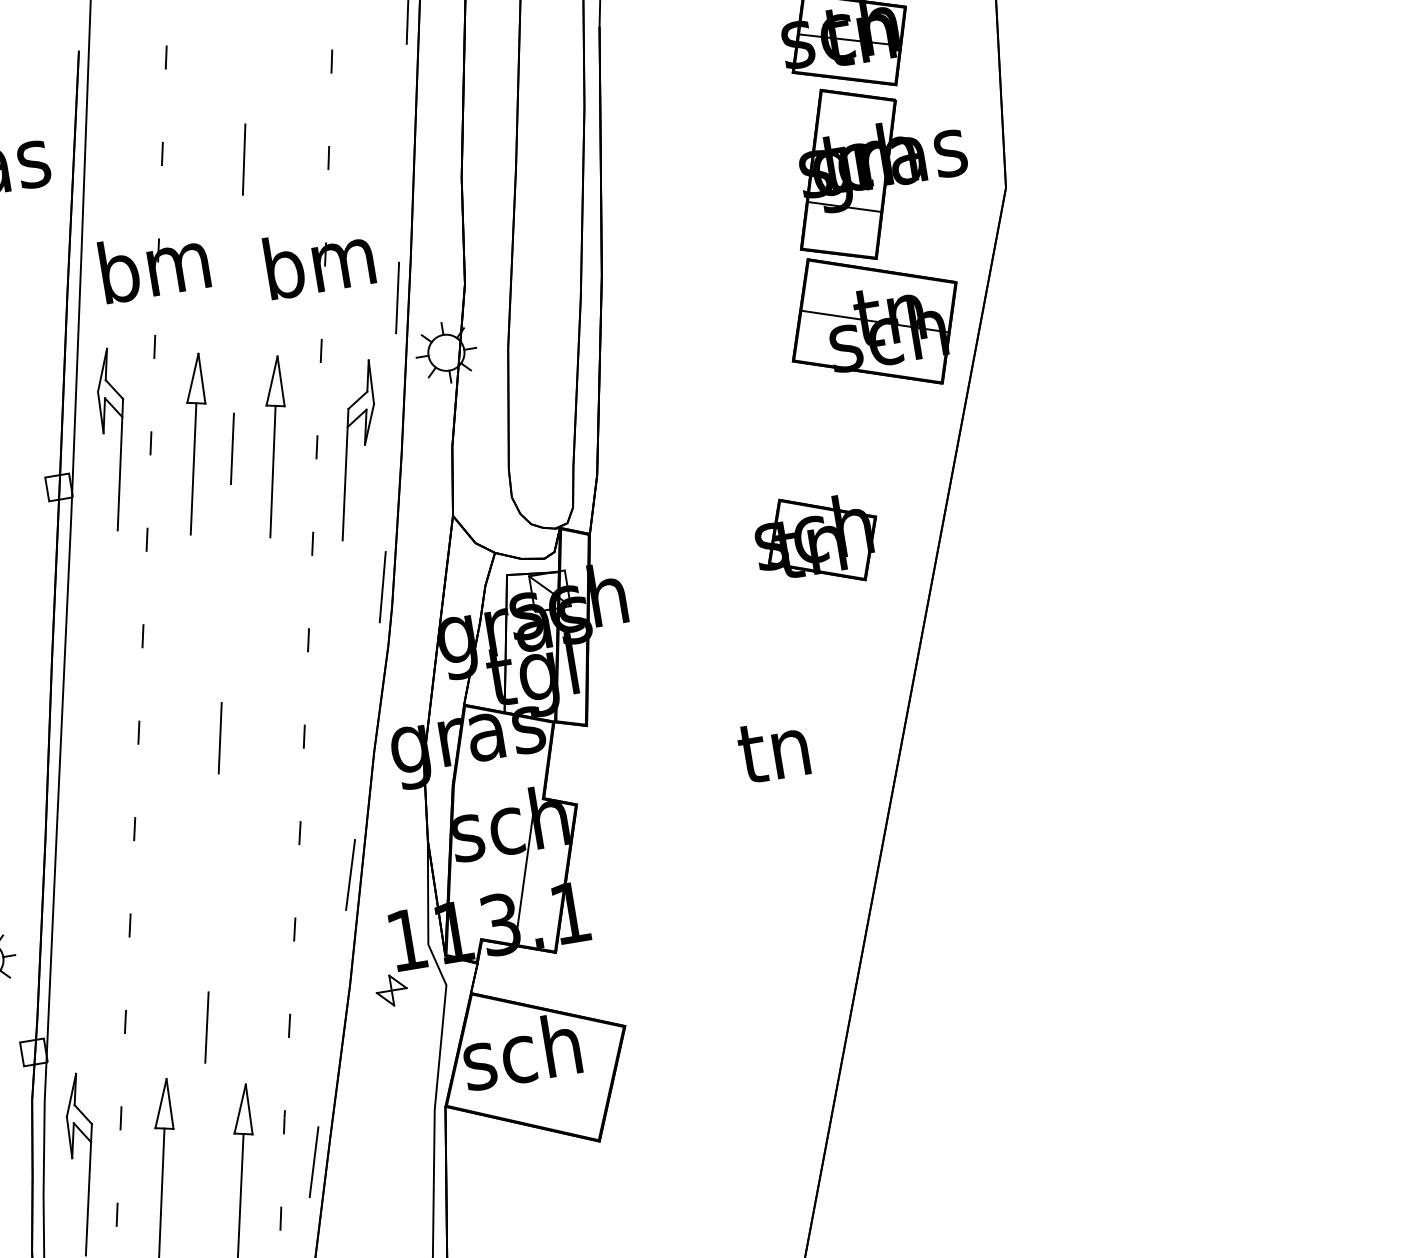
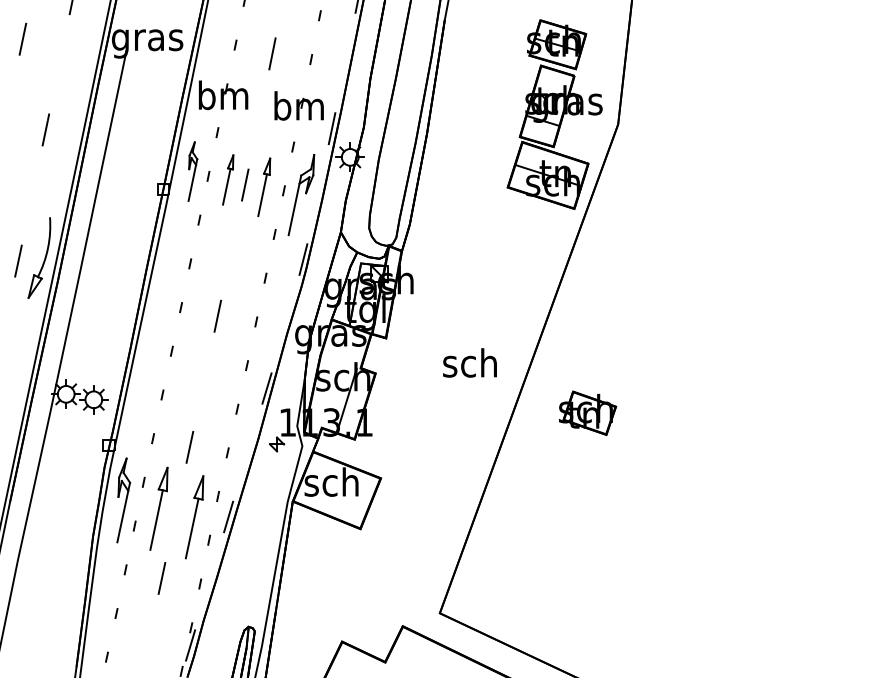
part: (115, 438) -> (192, 171), size x0.7
part: (192, 443) -> (227, 179), size x0.6
part: (272, 447) -> (263, 187), size x0.7
part: (819, 538) -> (588, 412), moved
text: (773, 747) -> (469, 362), tn -> sch

